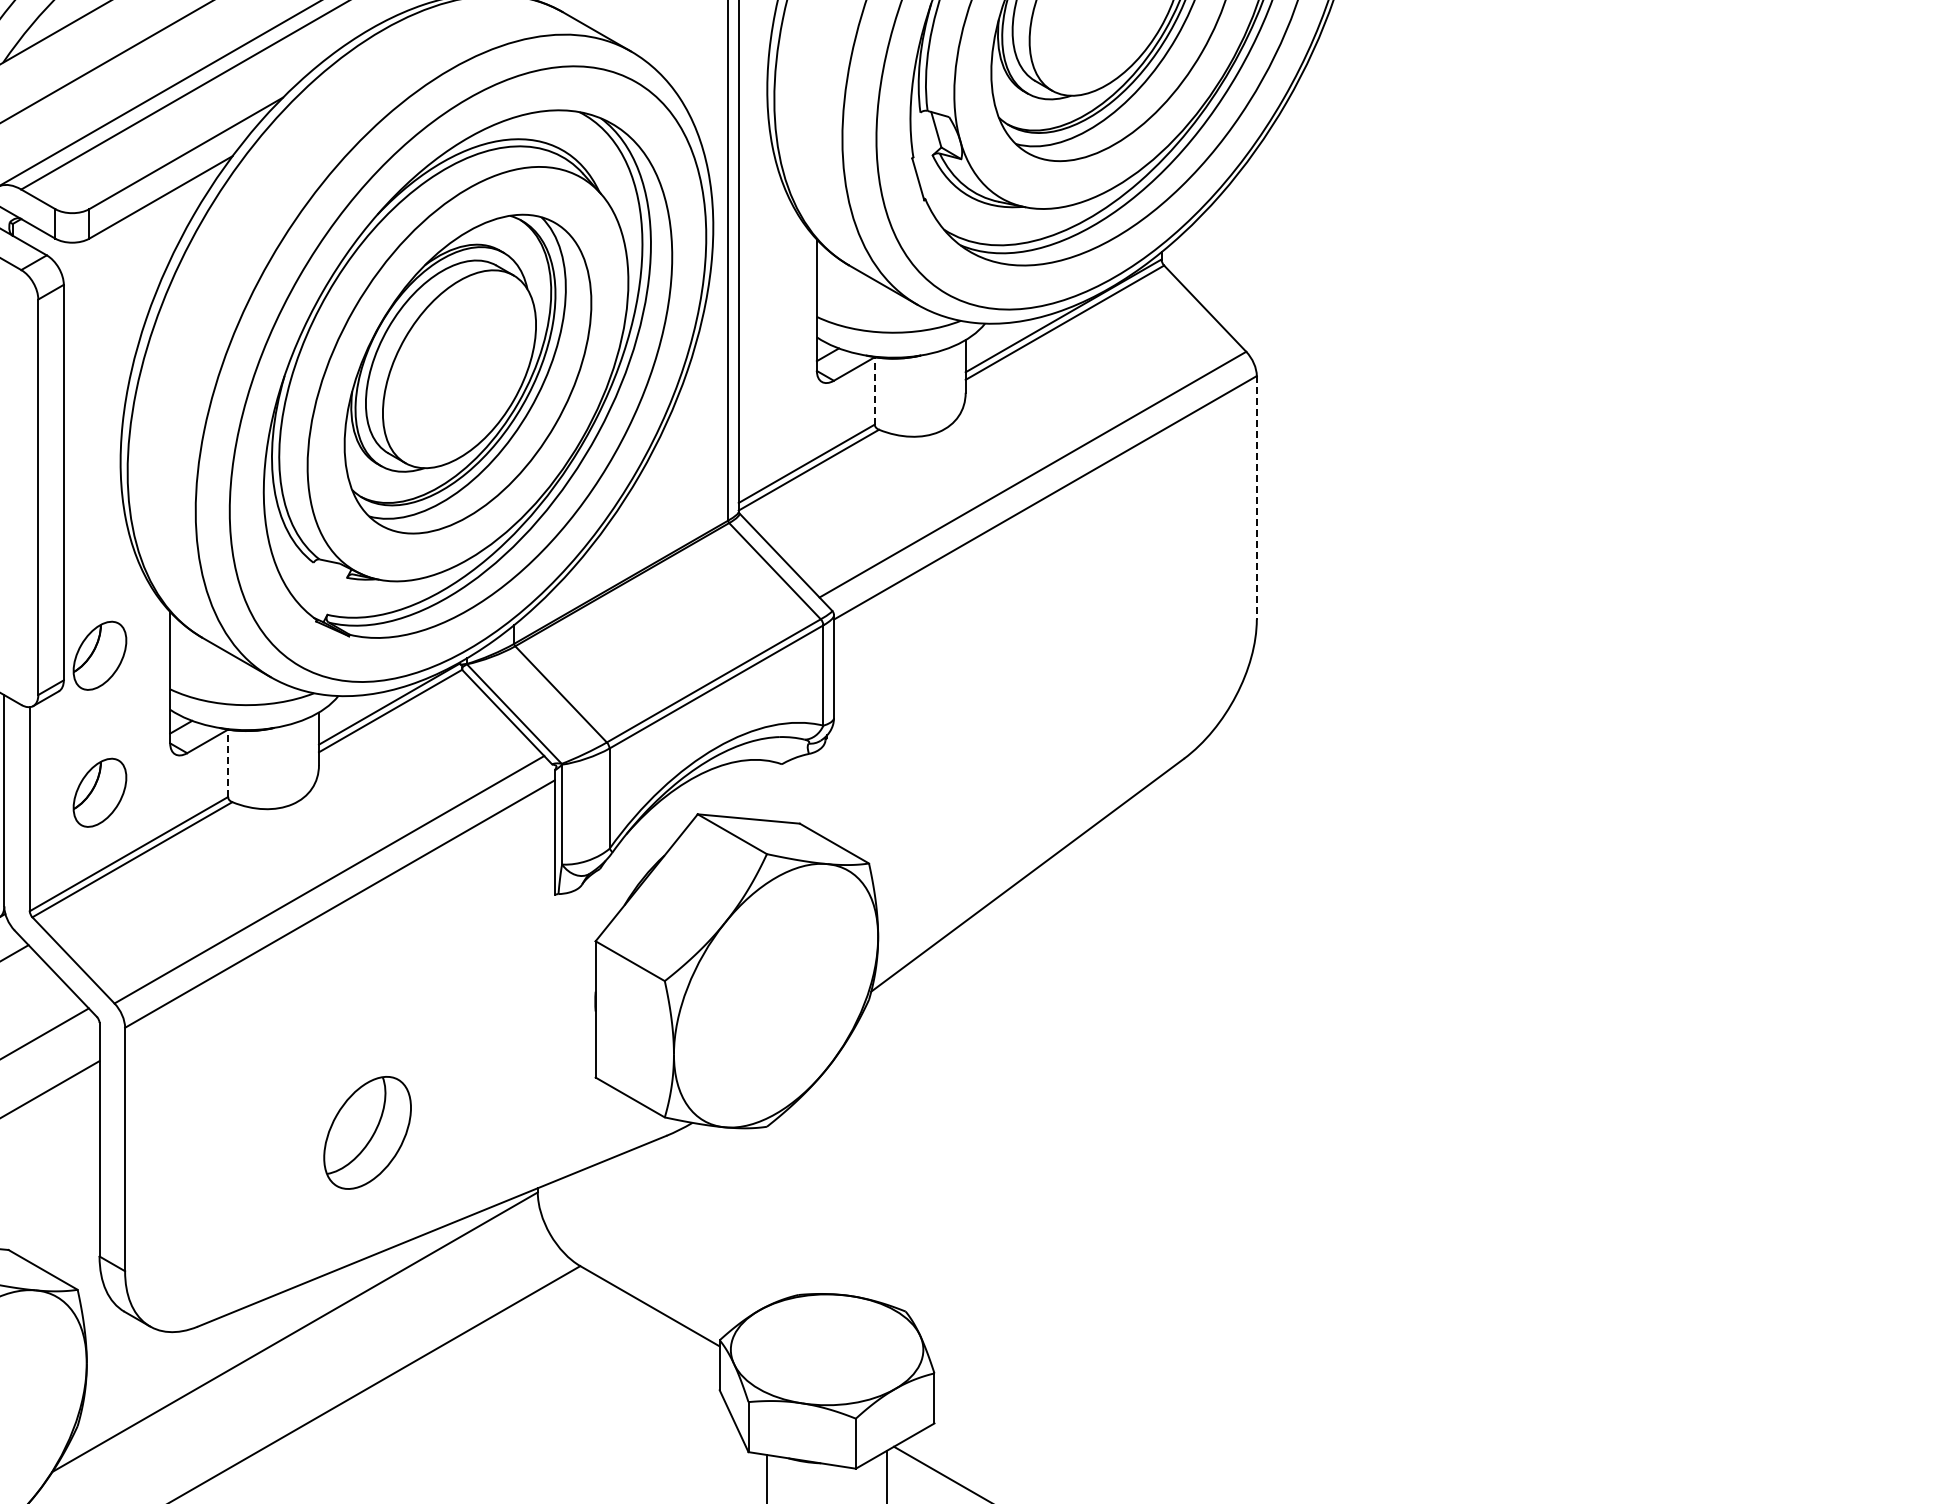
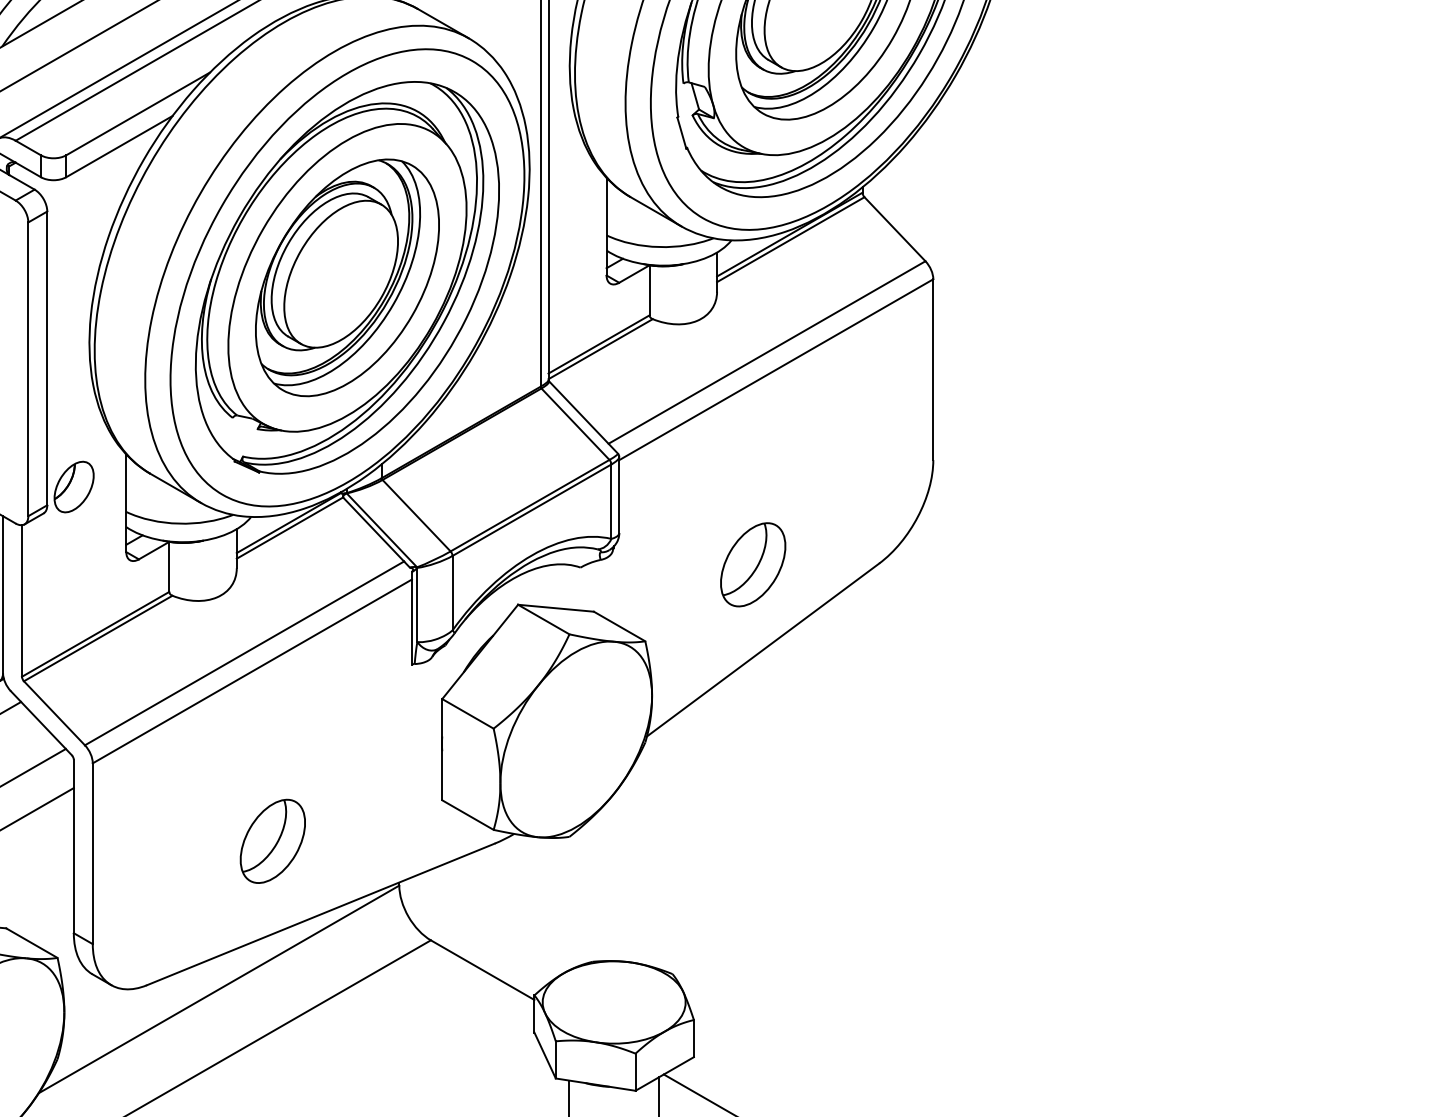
line: (874, 390) -> (649, 290), dashed -> solid
line: (1256, 497) -> (933, 369), dashed -> solid
part: (1014, 760) -> (753, 564), added
line: (228, 763) -> (169, 567), dashed -> solid
part: (99, 792) -> (73, 588), removed

